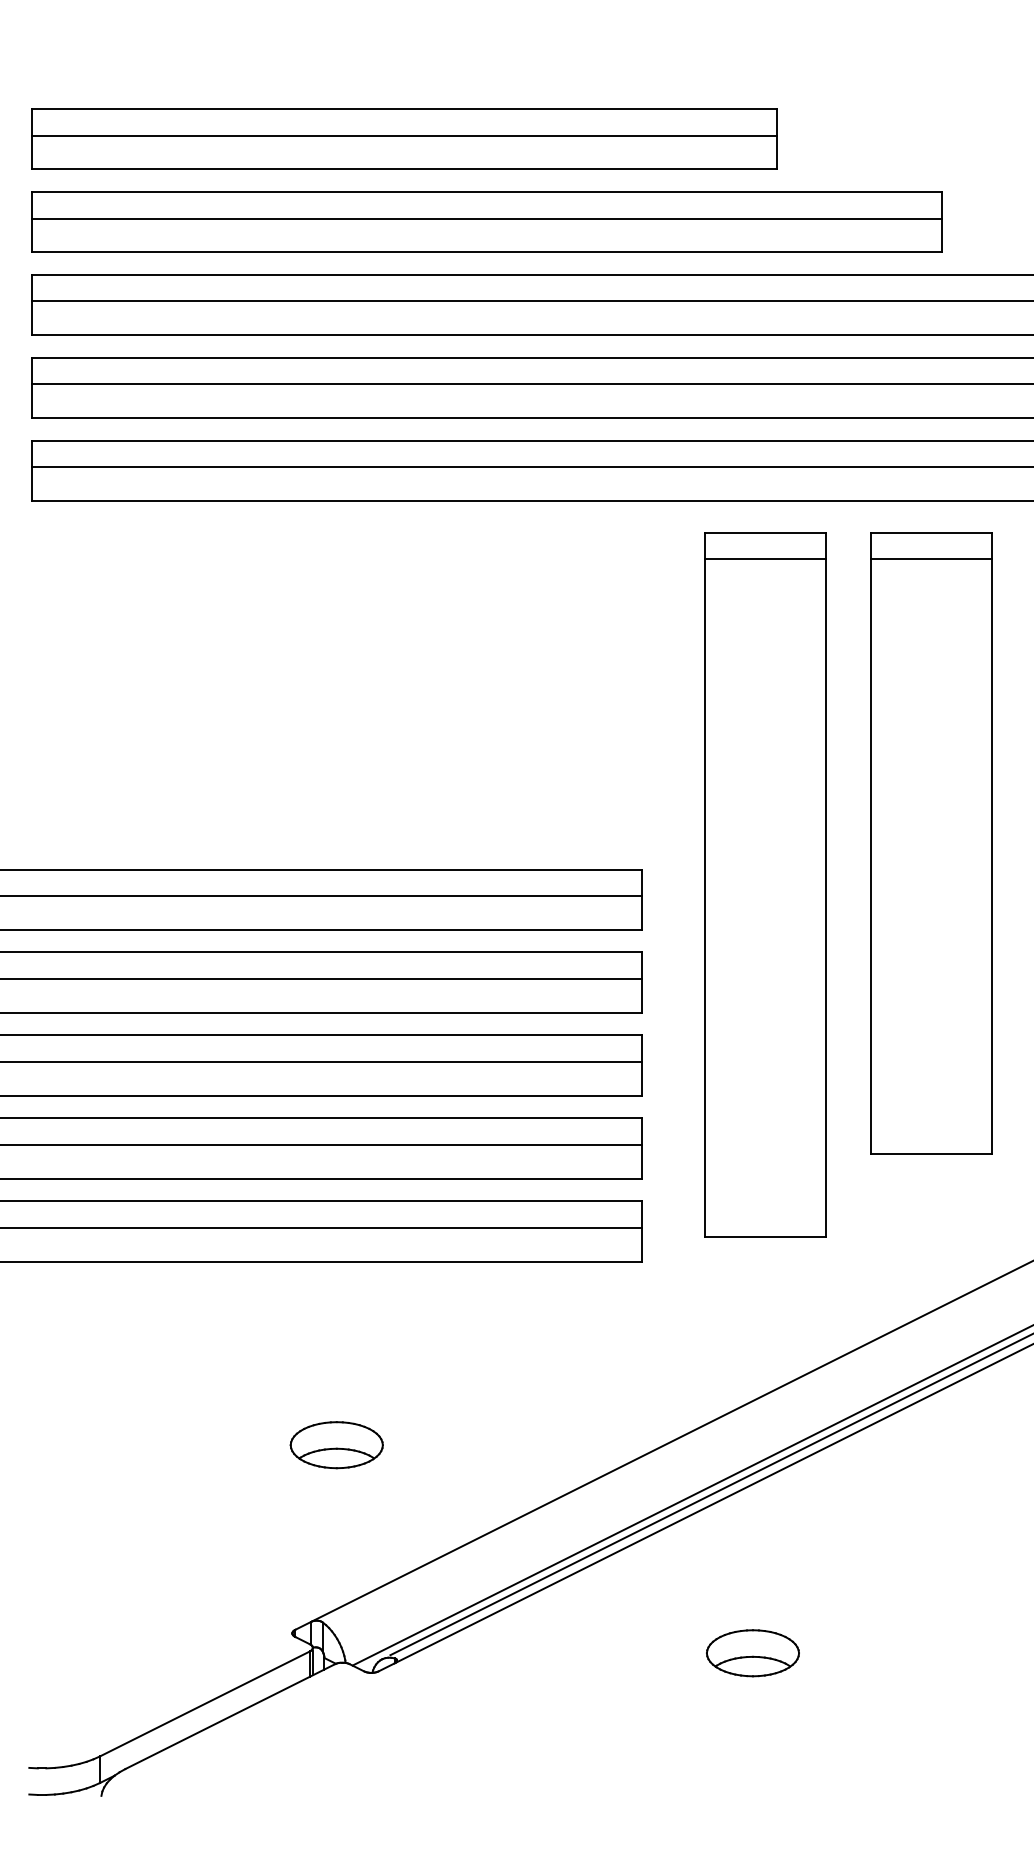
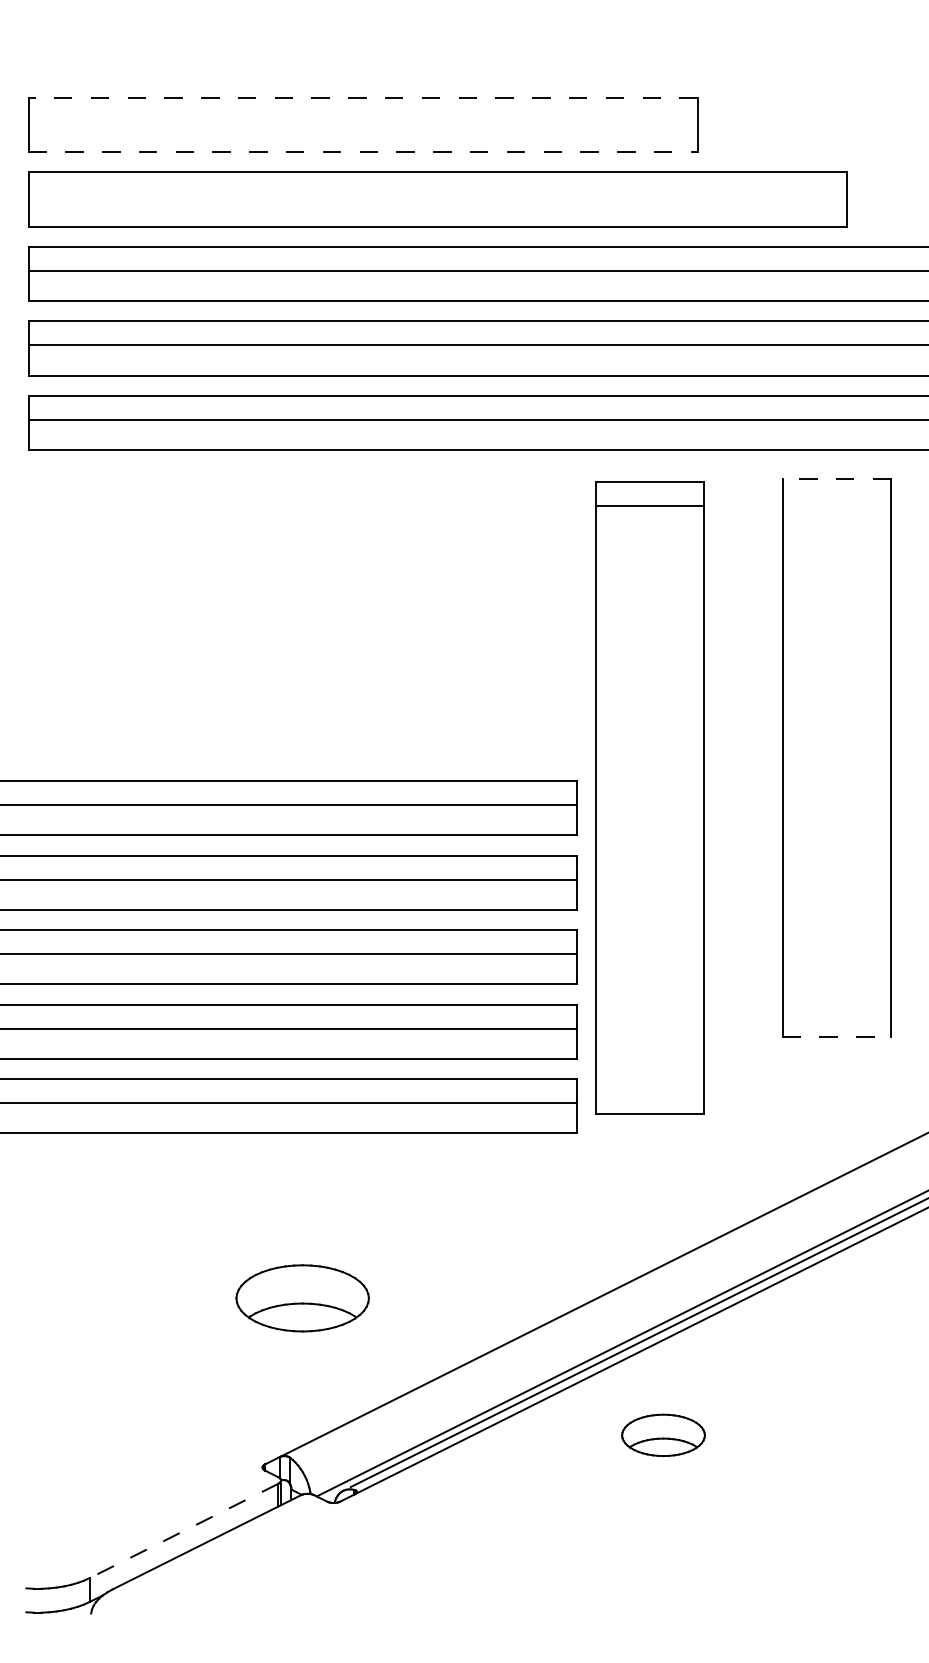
line: (404, 108) -> (363, 97), solid -> dashed
line: (403, 135) -> (362, 121), removed
line: (404, 169) -> (363, 152), solid -> dashed
line: (486, 218) -> (437, 196), removed
line: (931, 532) -> (836, 478), solid -> dashed
line: (931, 559) -> (836, 502), removed
part: (765, 884) -> (649, 797), moved
line: (932, 1153) -> (837, 1036), solid -> dashed
part: (336, 1445) -> (302, 1298), size x1.6
part: (752, 1652) -> (663, 1434), moved
line: (204, 1704) -> (183, 1531), solid -> dashed

